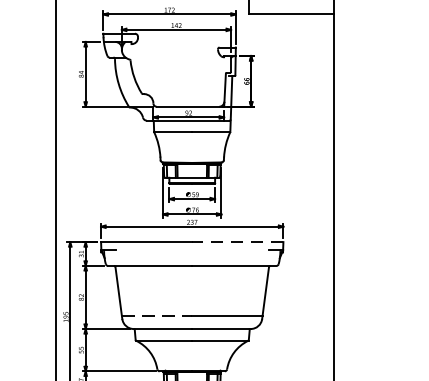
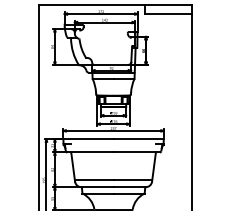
line: (237, 242) -> (138, 139), dashed -> solid
line: (157, 316) -> (94, 180), dashed -> solid

